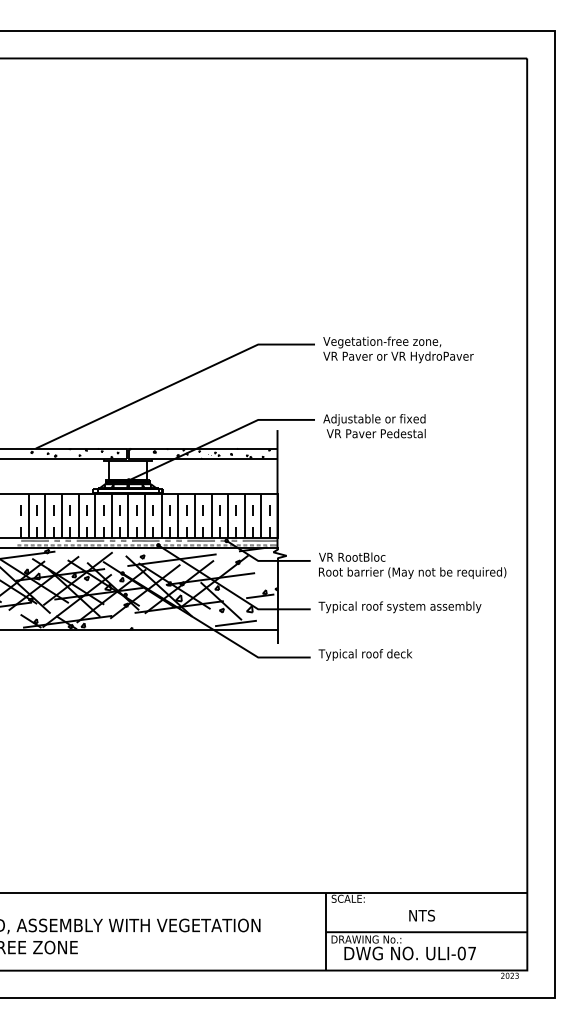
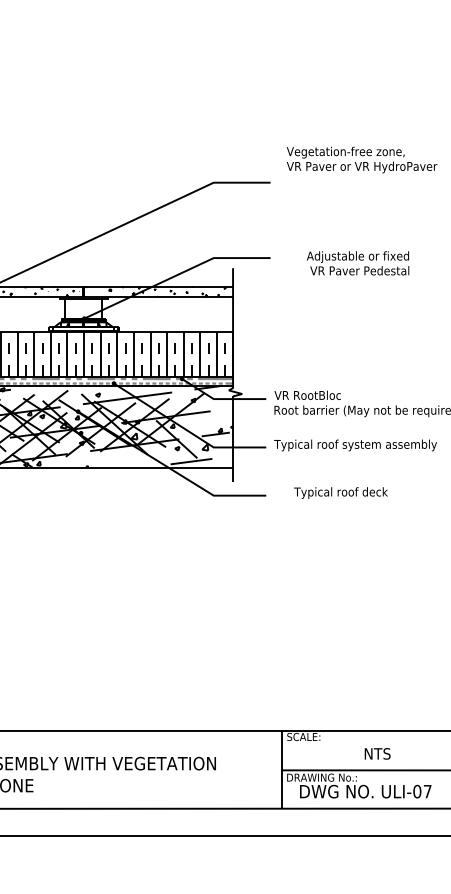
text: (398, 349) -> (362, 159), moved
text: (374, 426) -> (358, 263), moved
text: (365, 654) -> (341, 492), moved

